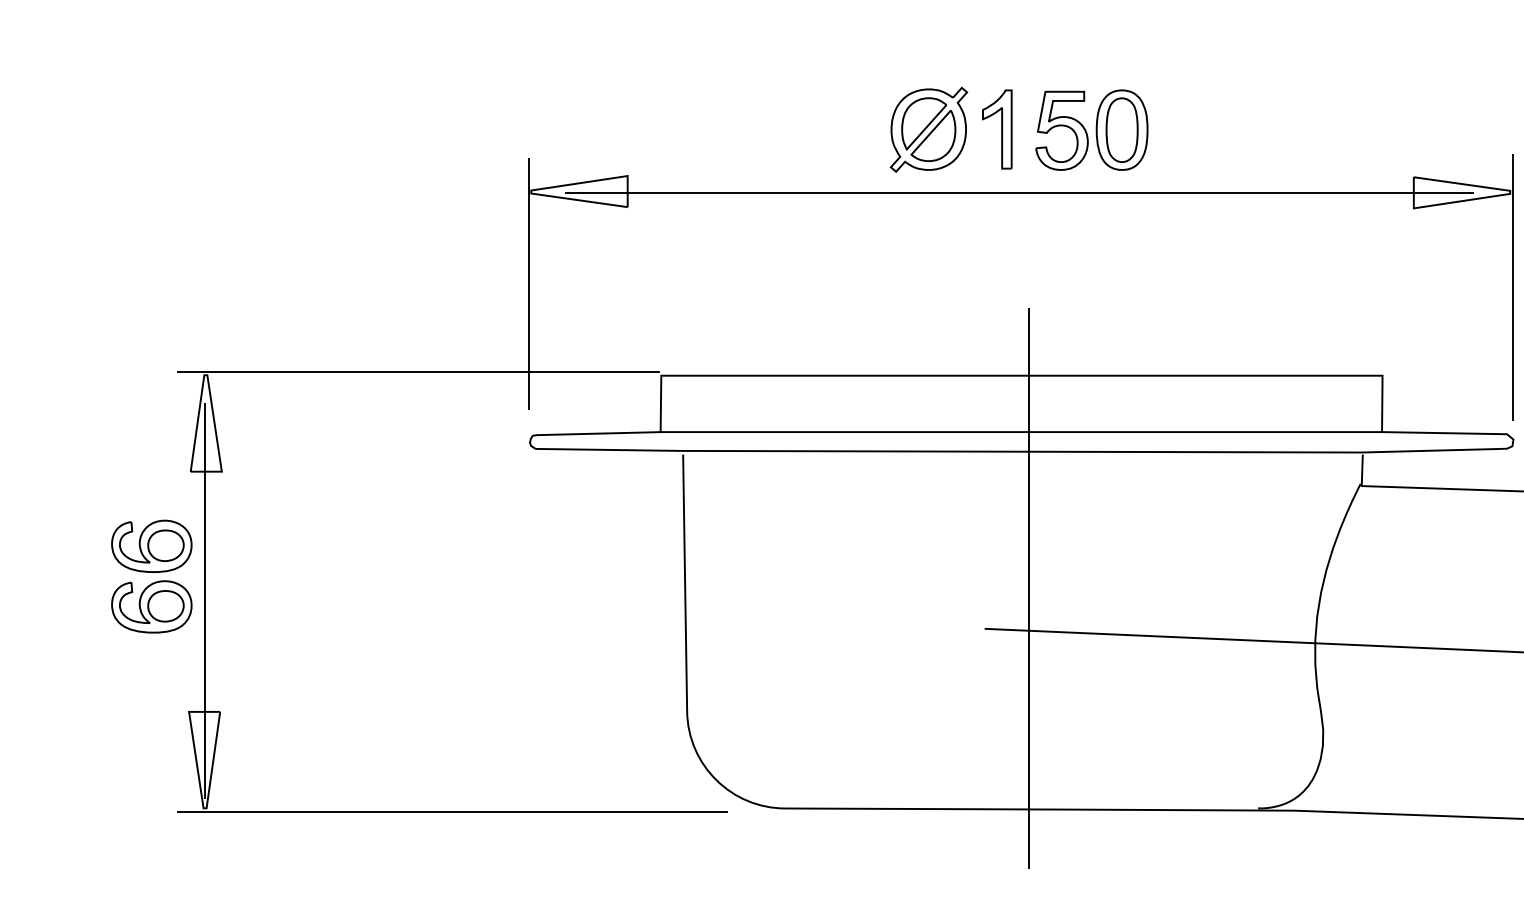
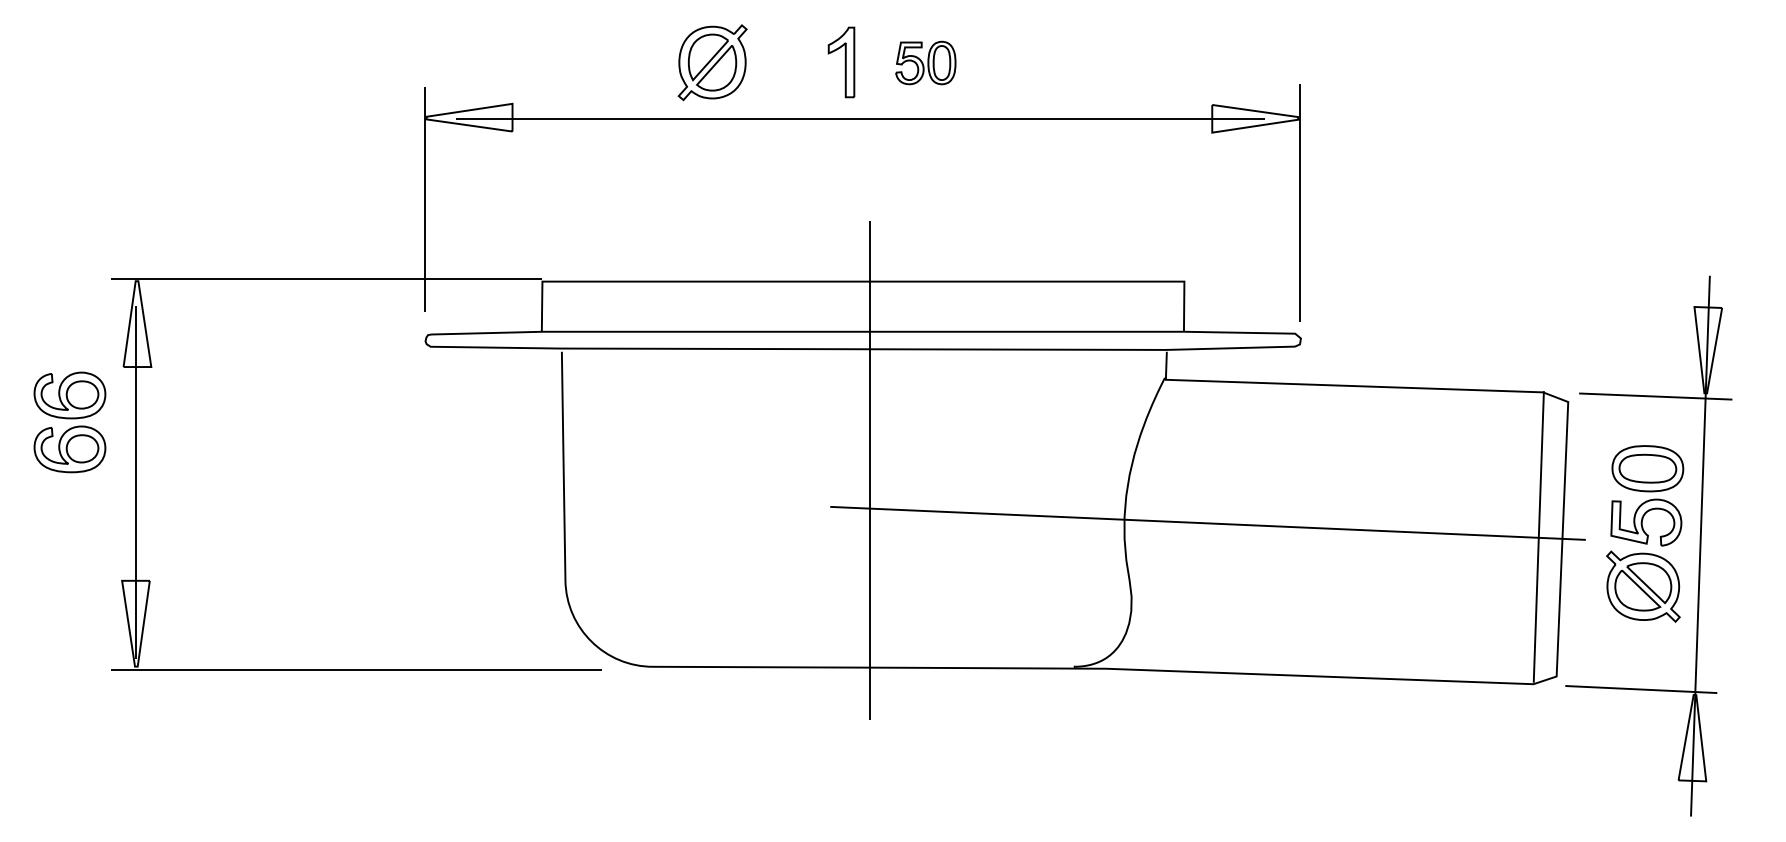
part: (928, 129) -> (712, 62), moved
part: (1091, 129) -> (925, 62), size x0.6
part: (151, 576) -> (69, 422), moved

